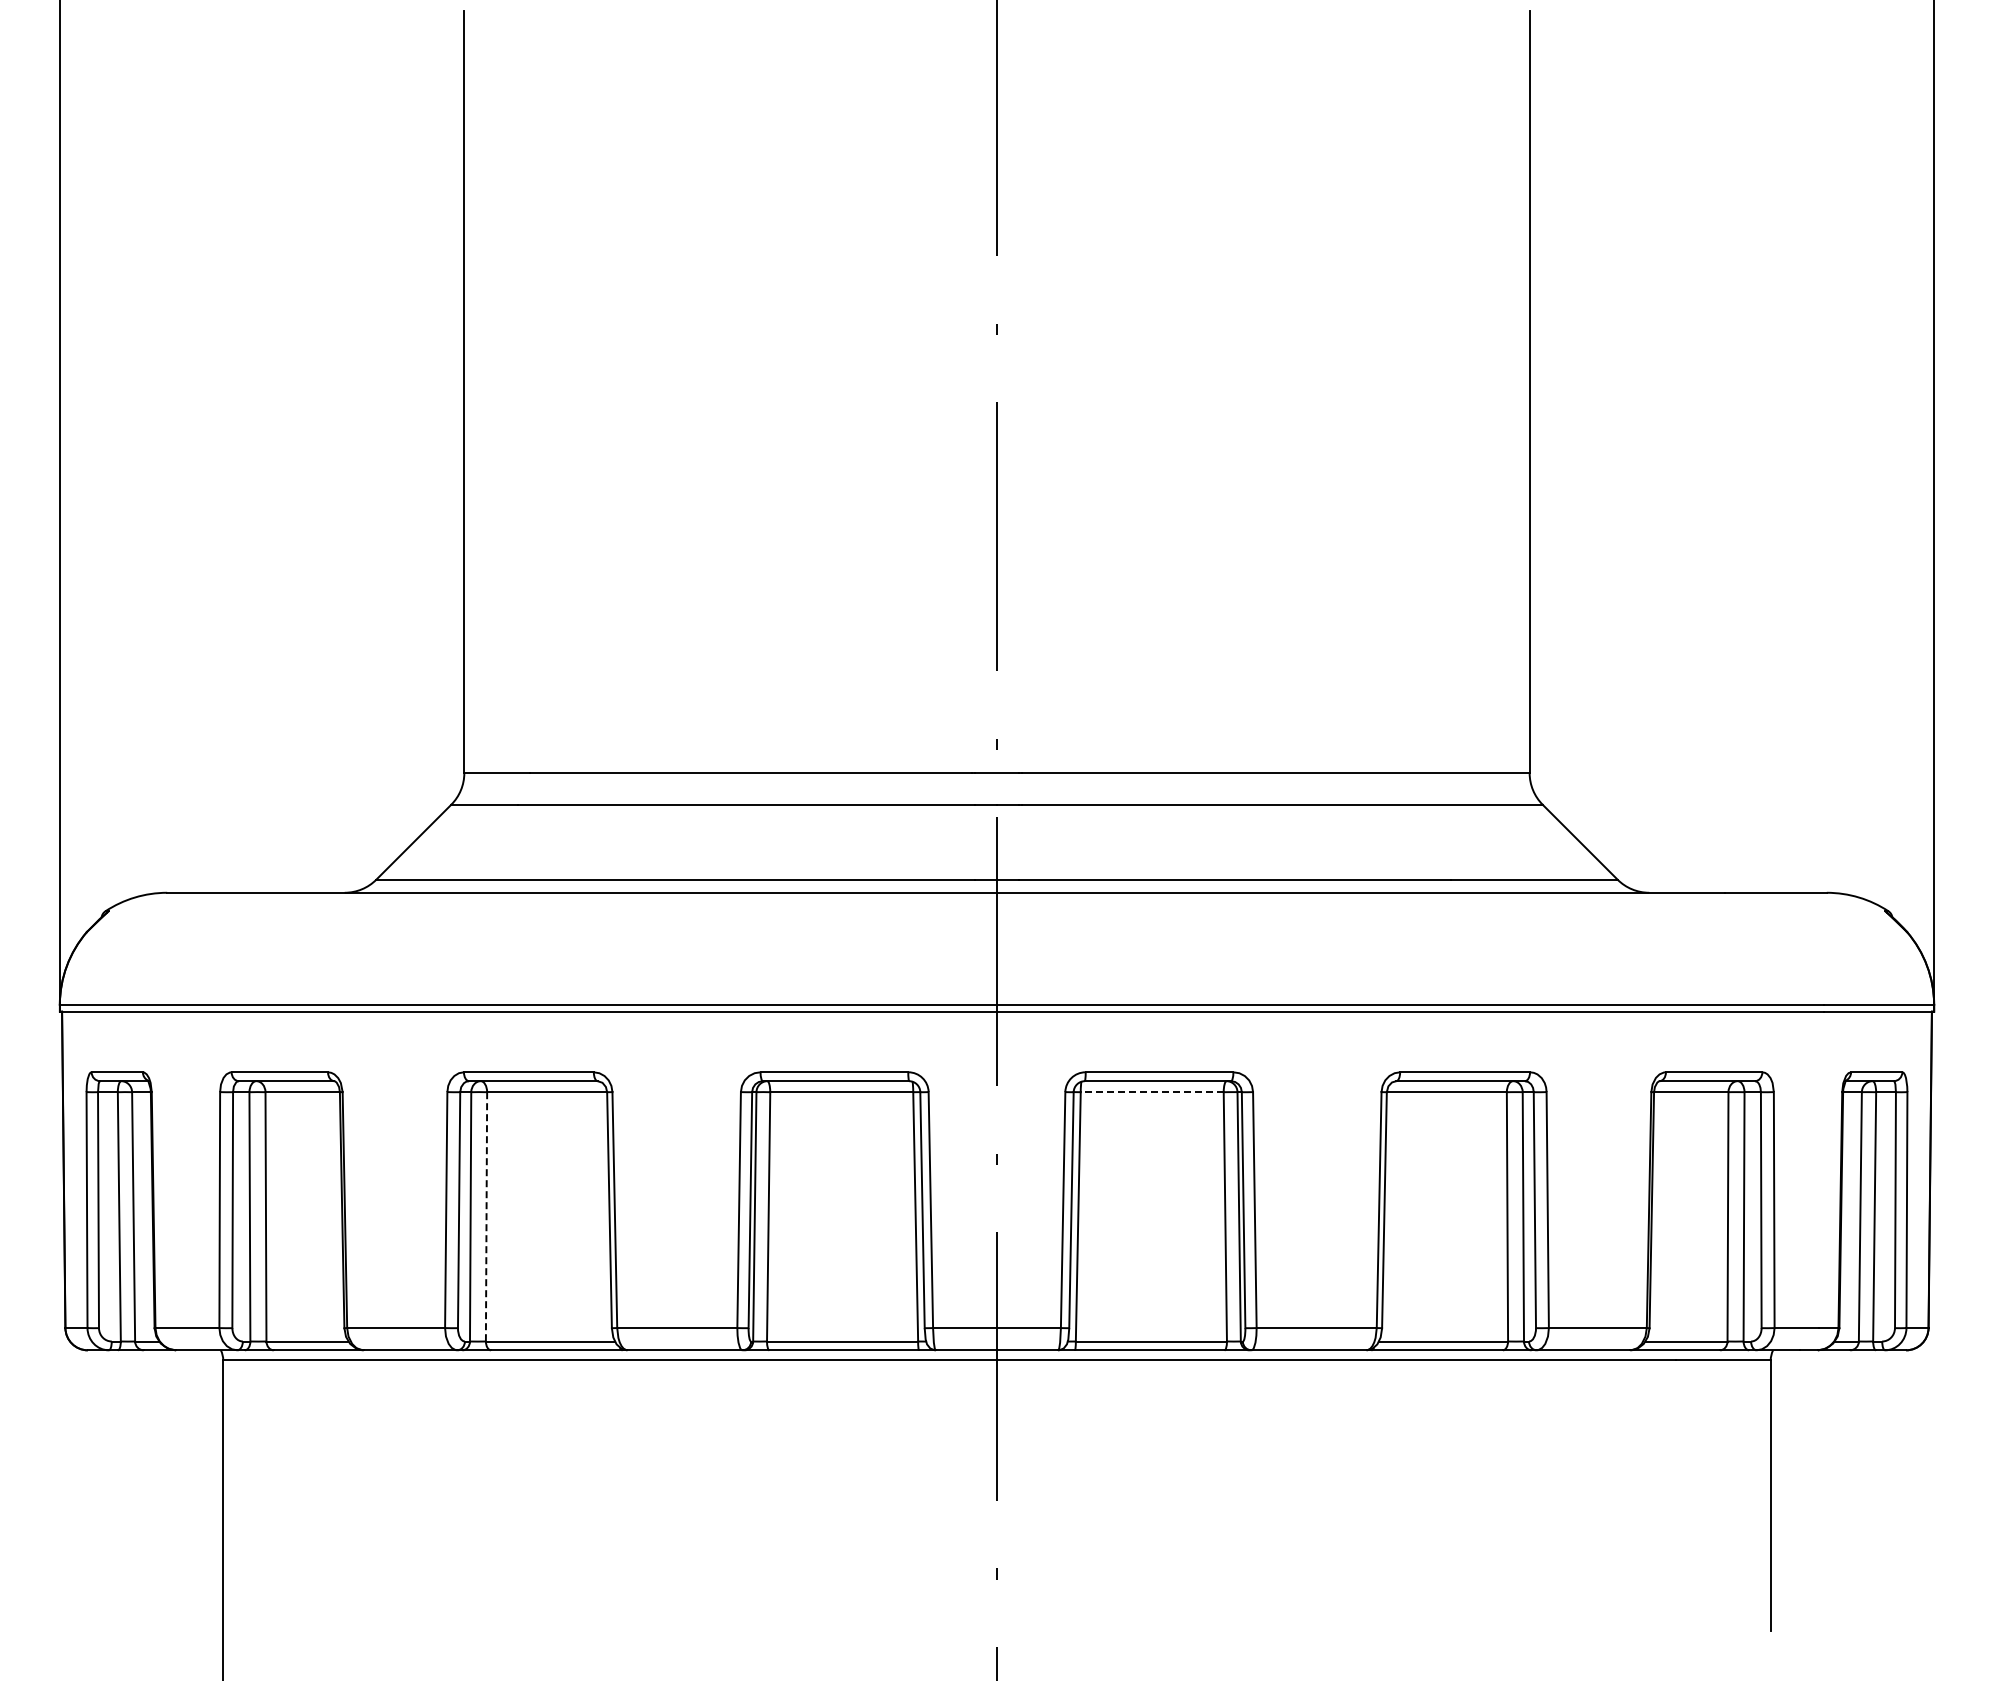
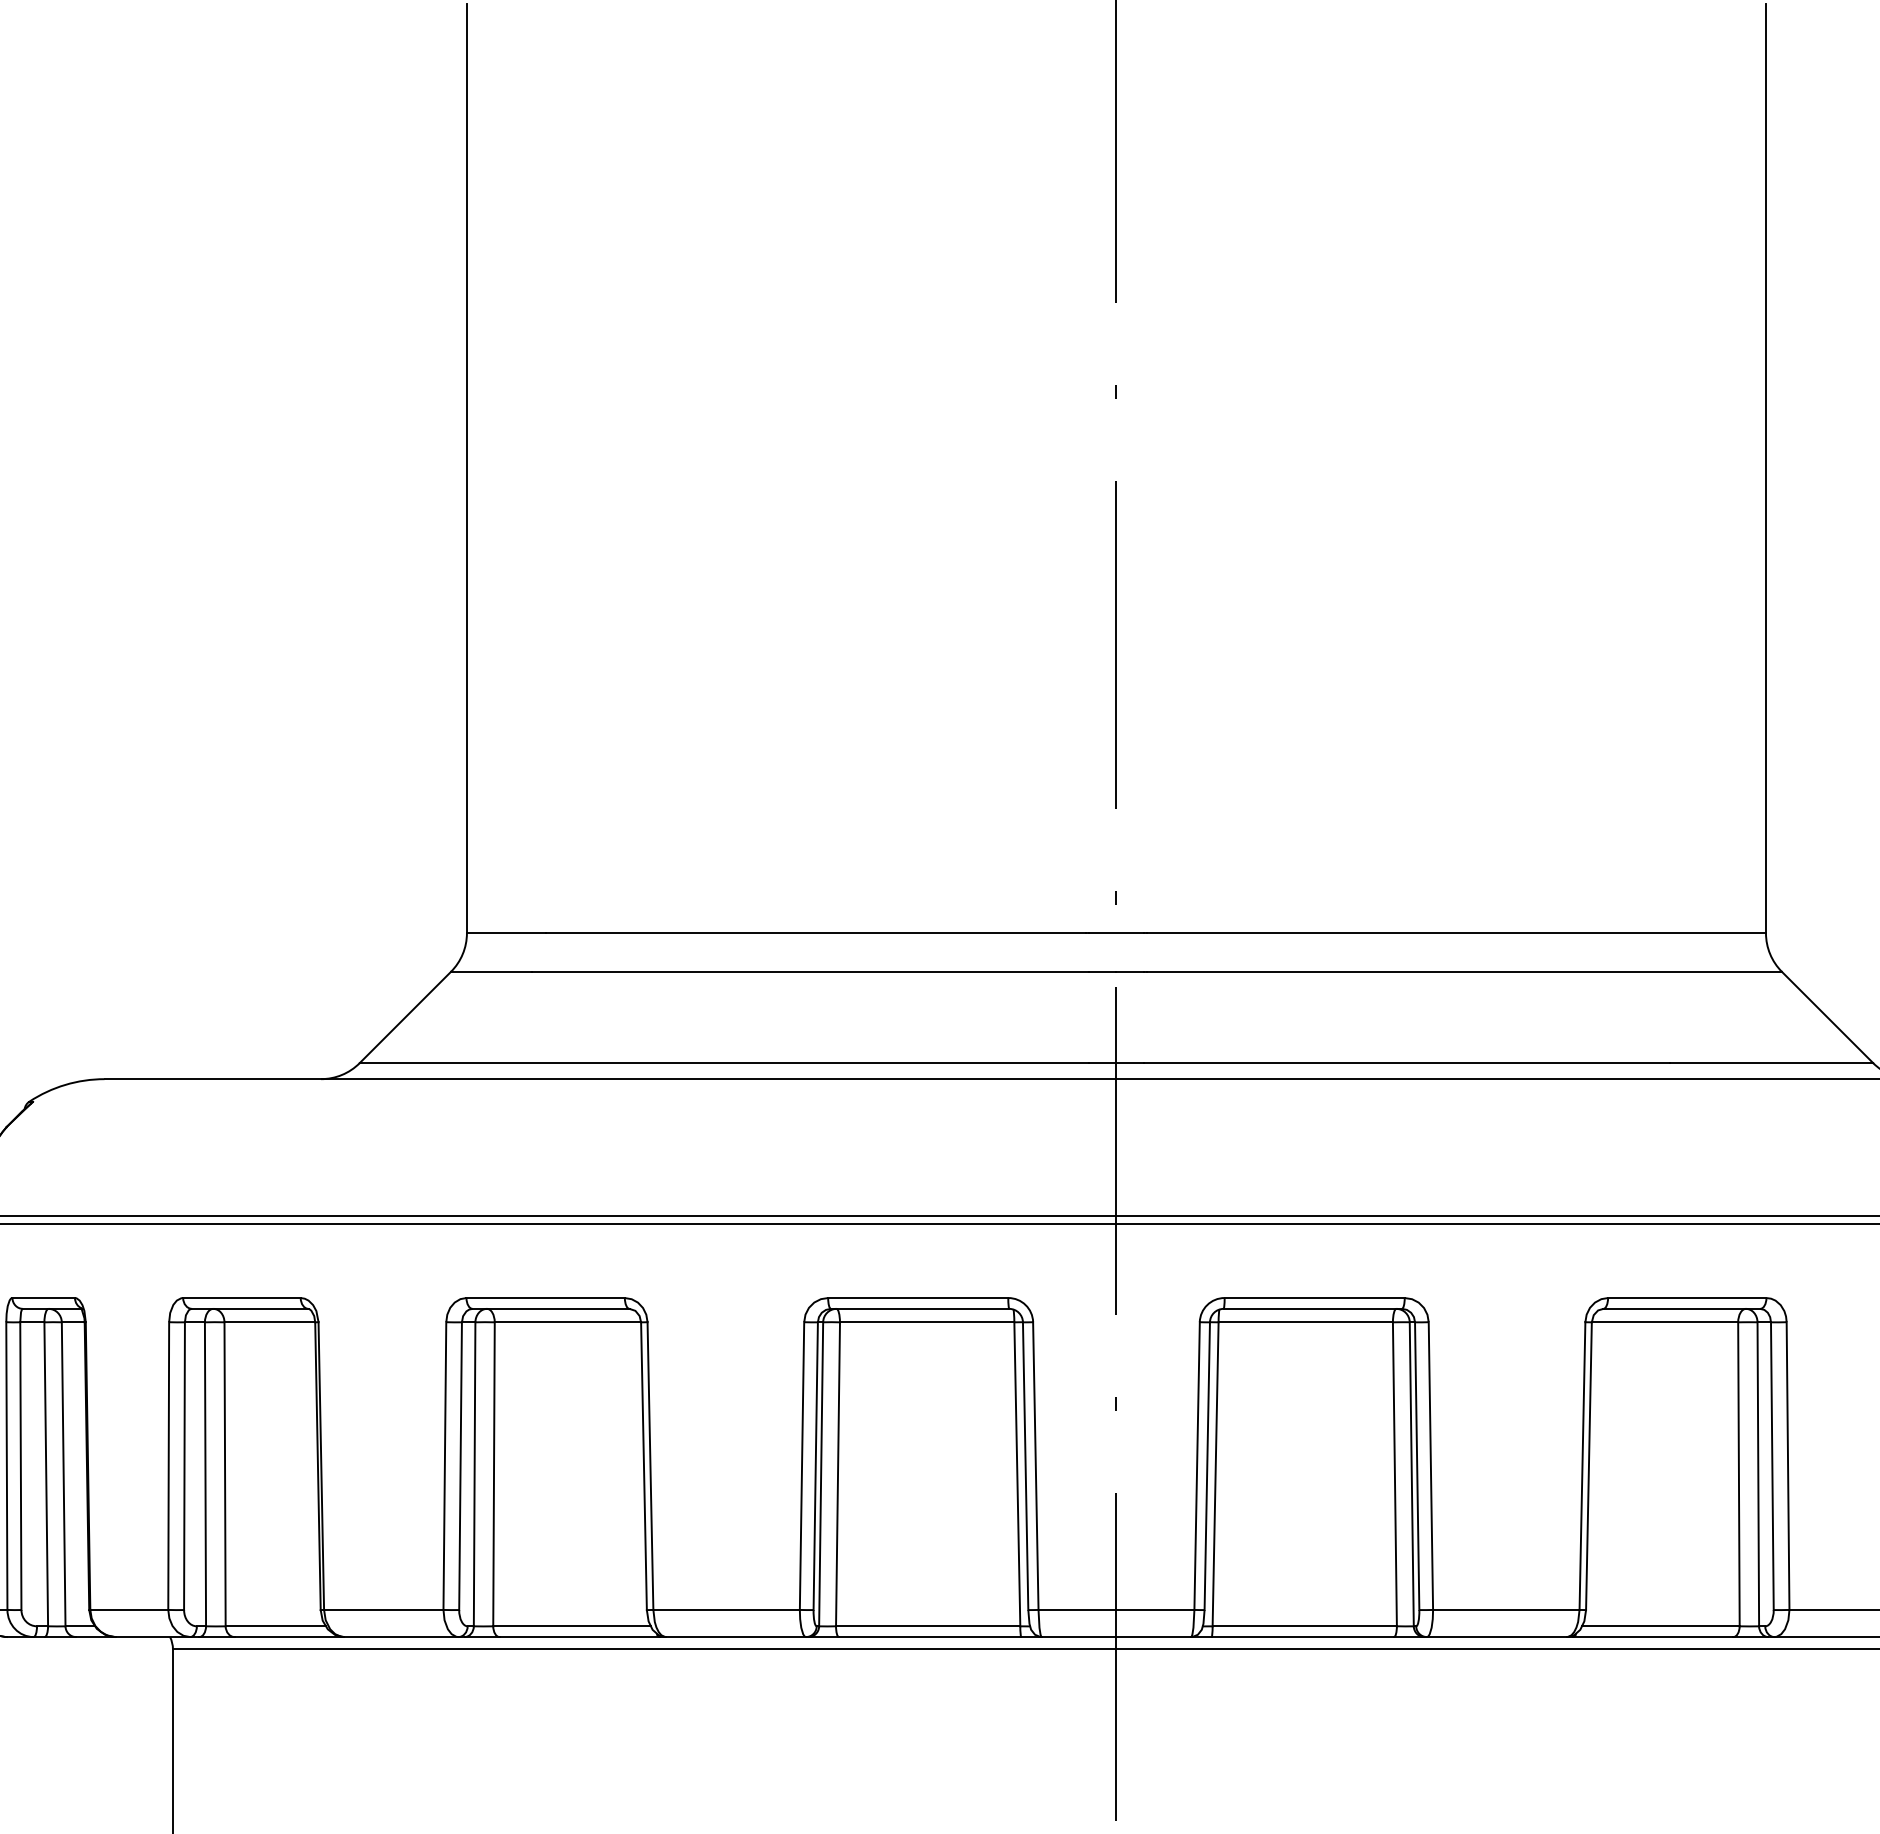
line: (1151, 1092) -> (1304, 1322), dashed -> solid
line: (486, 1216) -> (493, 1473), dashed -> solid

